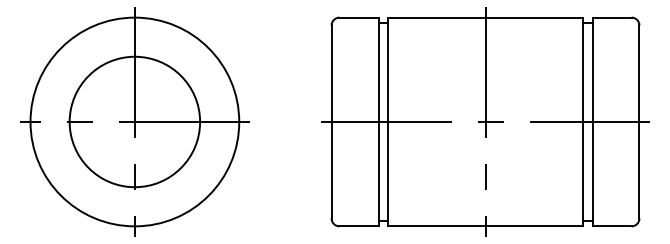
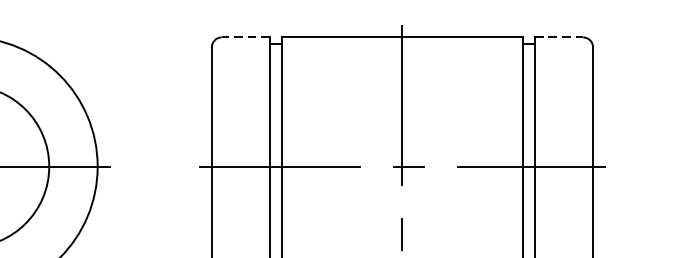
line: (359, 17) -> (246, 37), solid -> dashed
line: (612, 17) -> (559, 37), solid -> dashed

